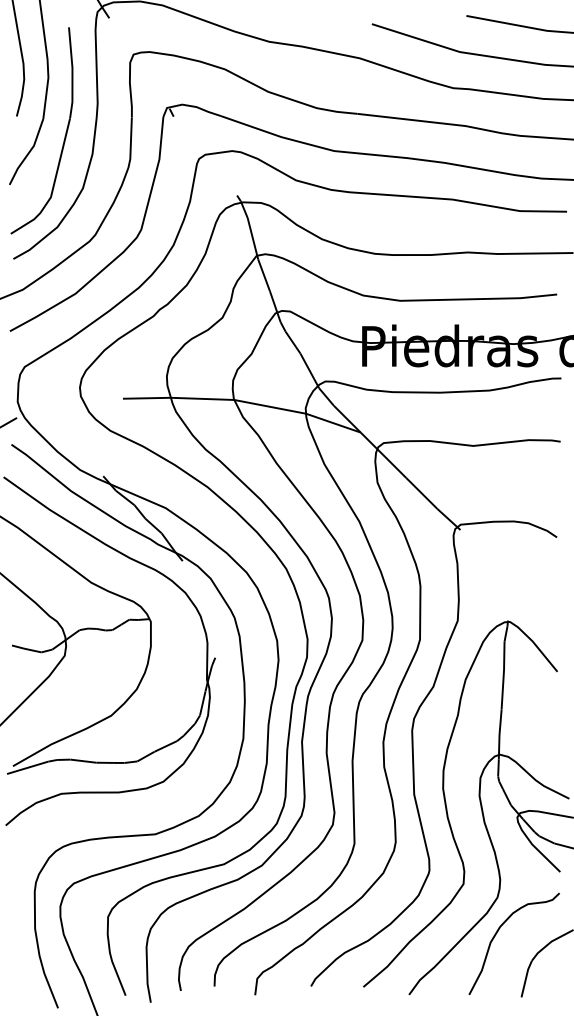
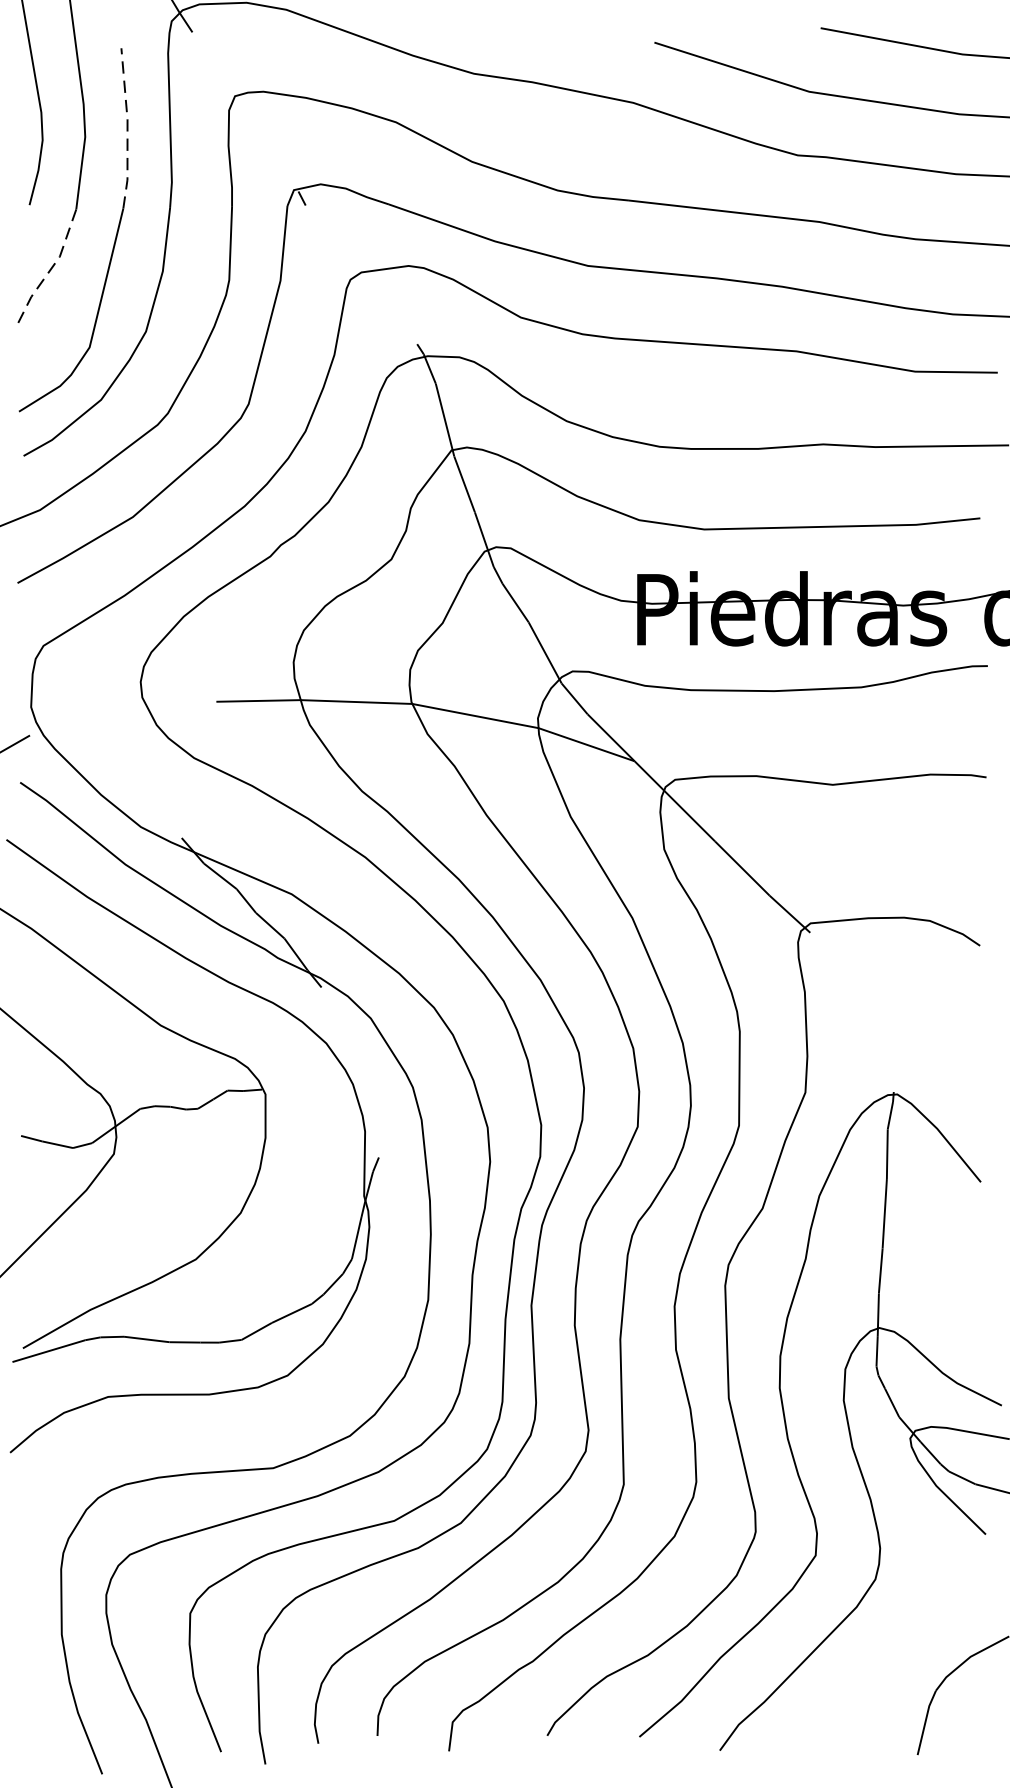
line: (72, 72) -> (127, 127), solid -> dashed
line: (28, 153) -> (50, 270), solid -> dashed
curve: (497, 933) -> (875, 1642), removed

